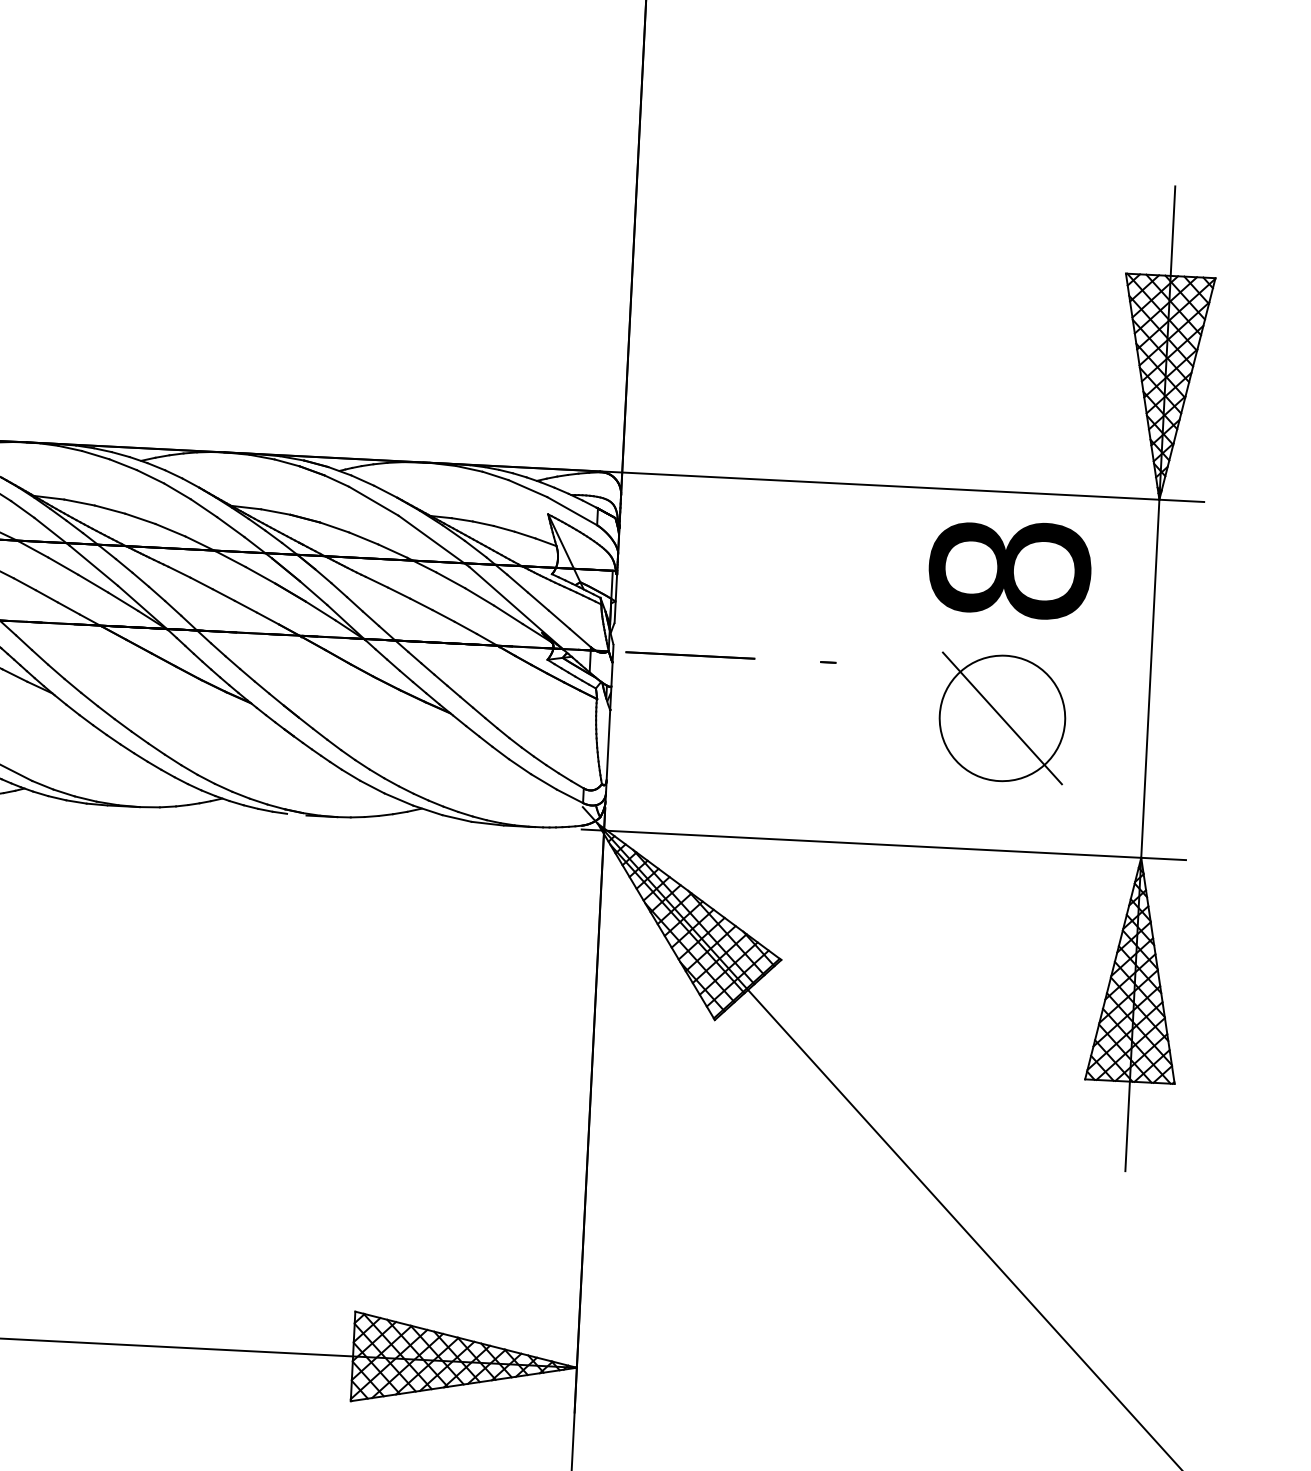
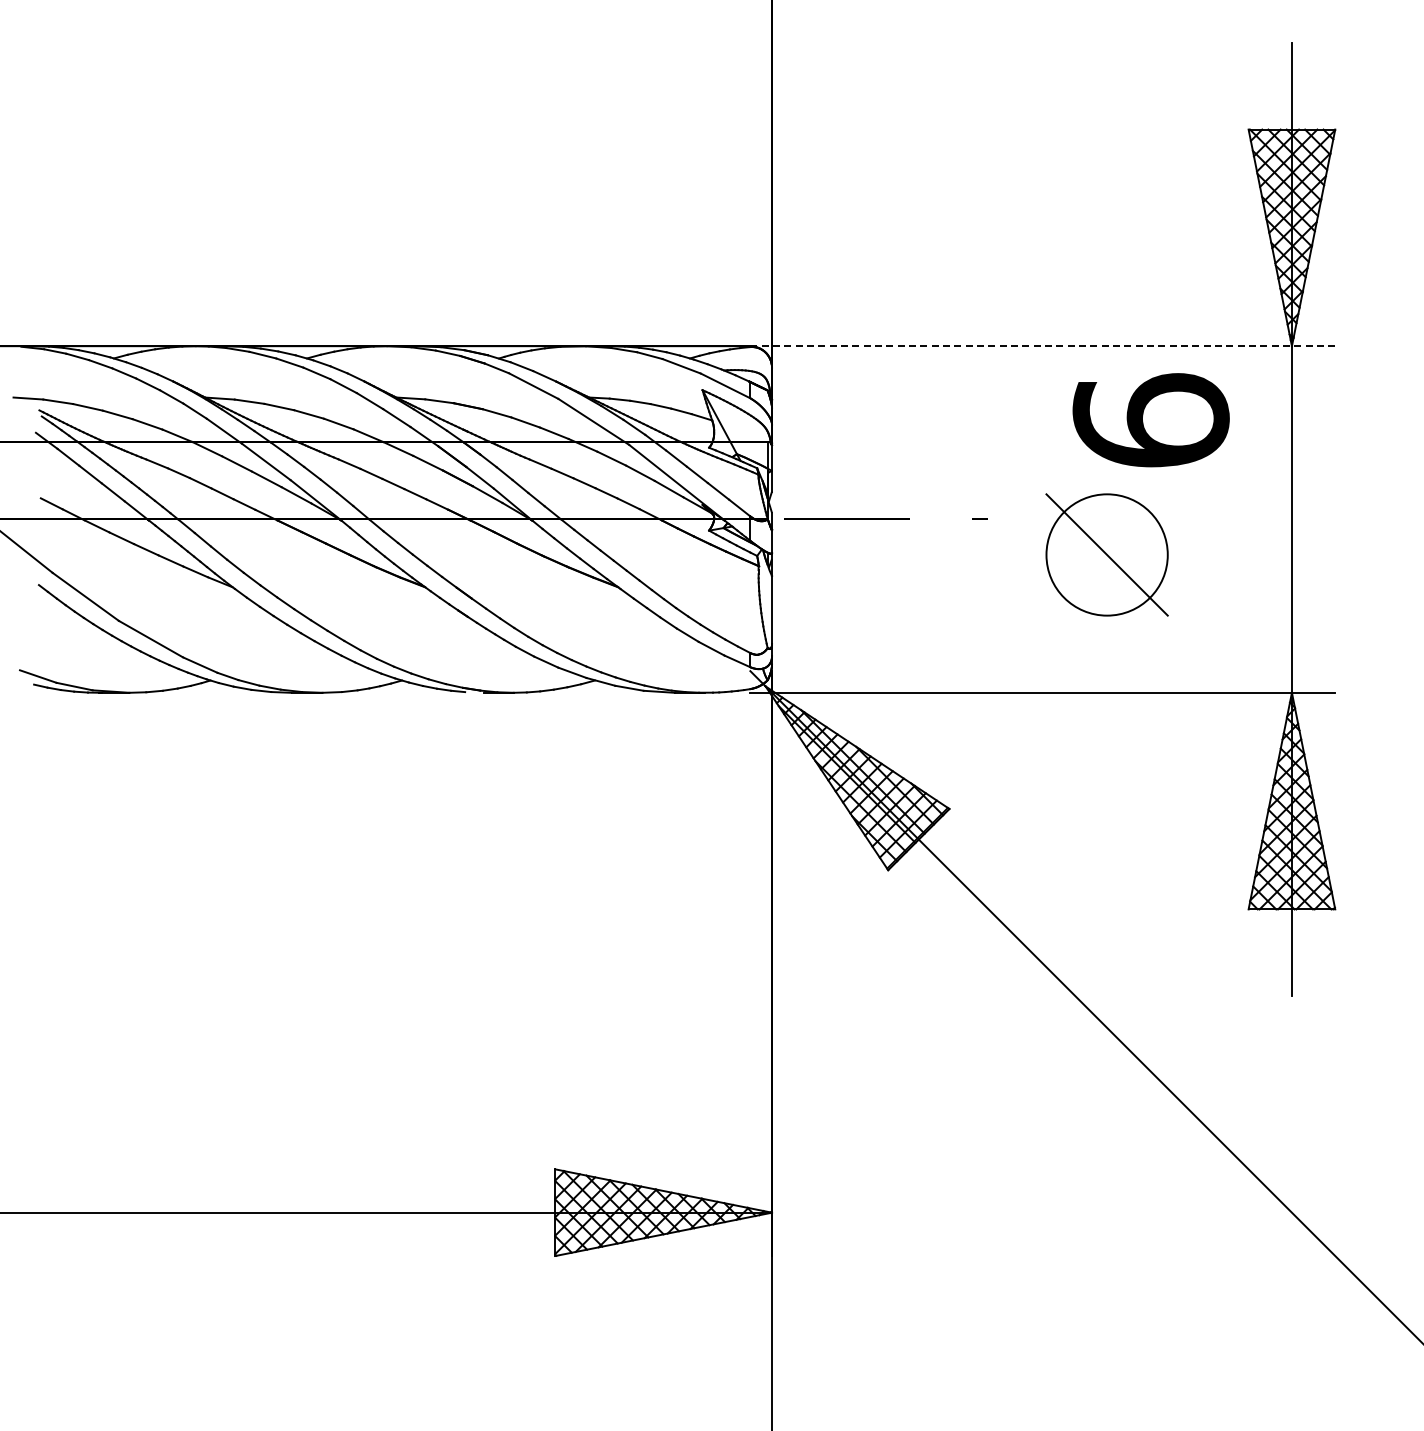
line: (901, 486) -> (1042, 346), solid -> dashed
text: (1009, 569) -> (1150, 420), 8 -> 6
part: (1001, 717) -> (1106, 554), moved

